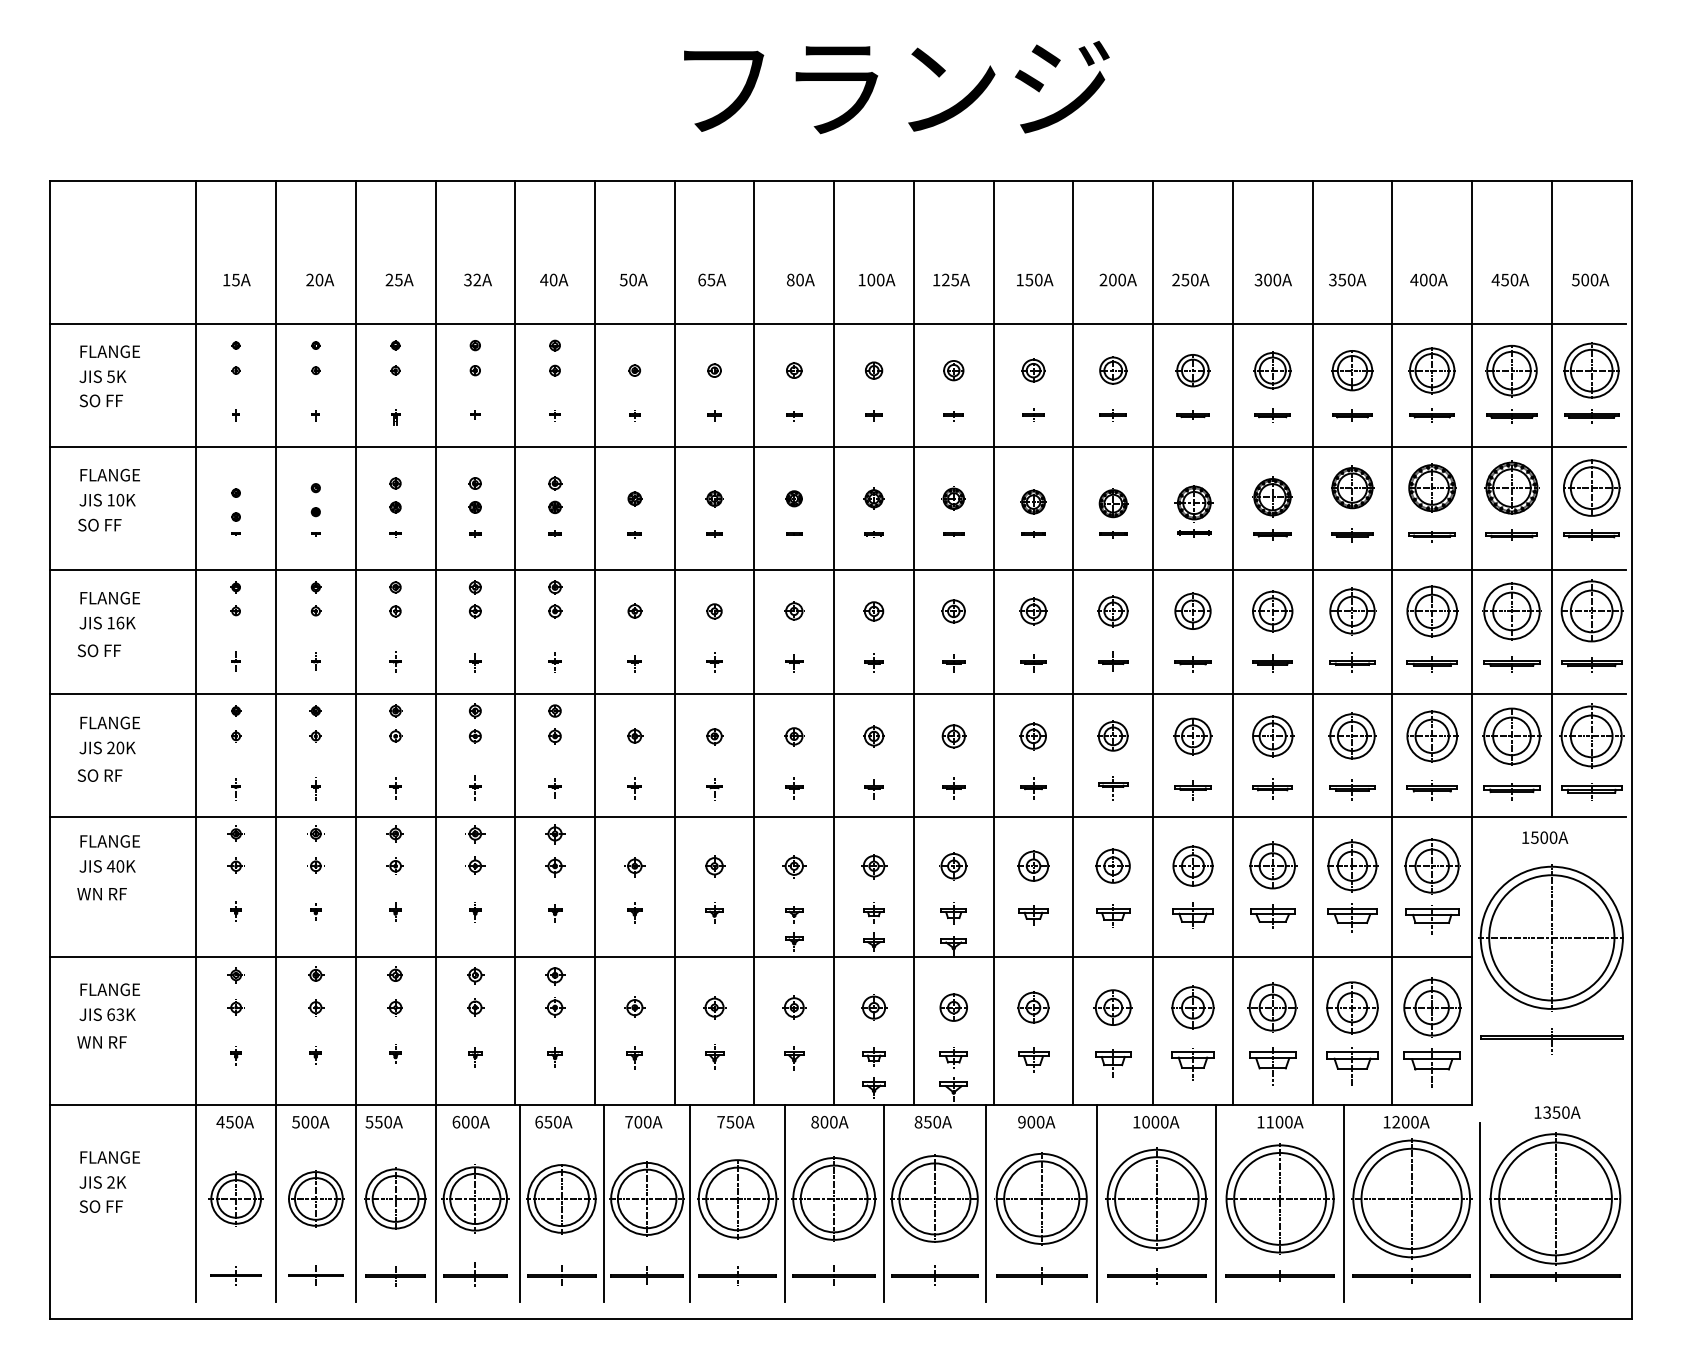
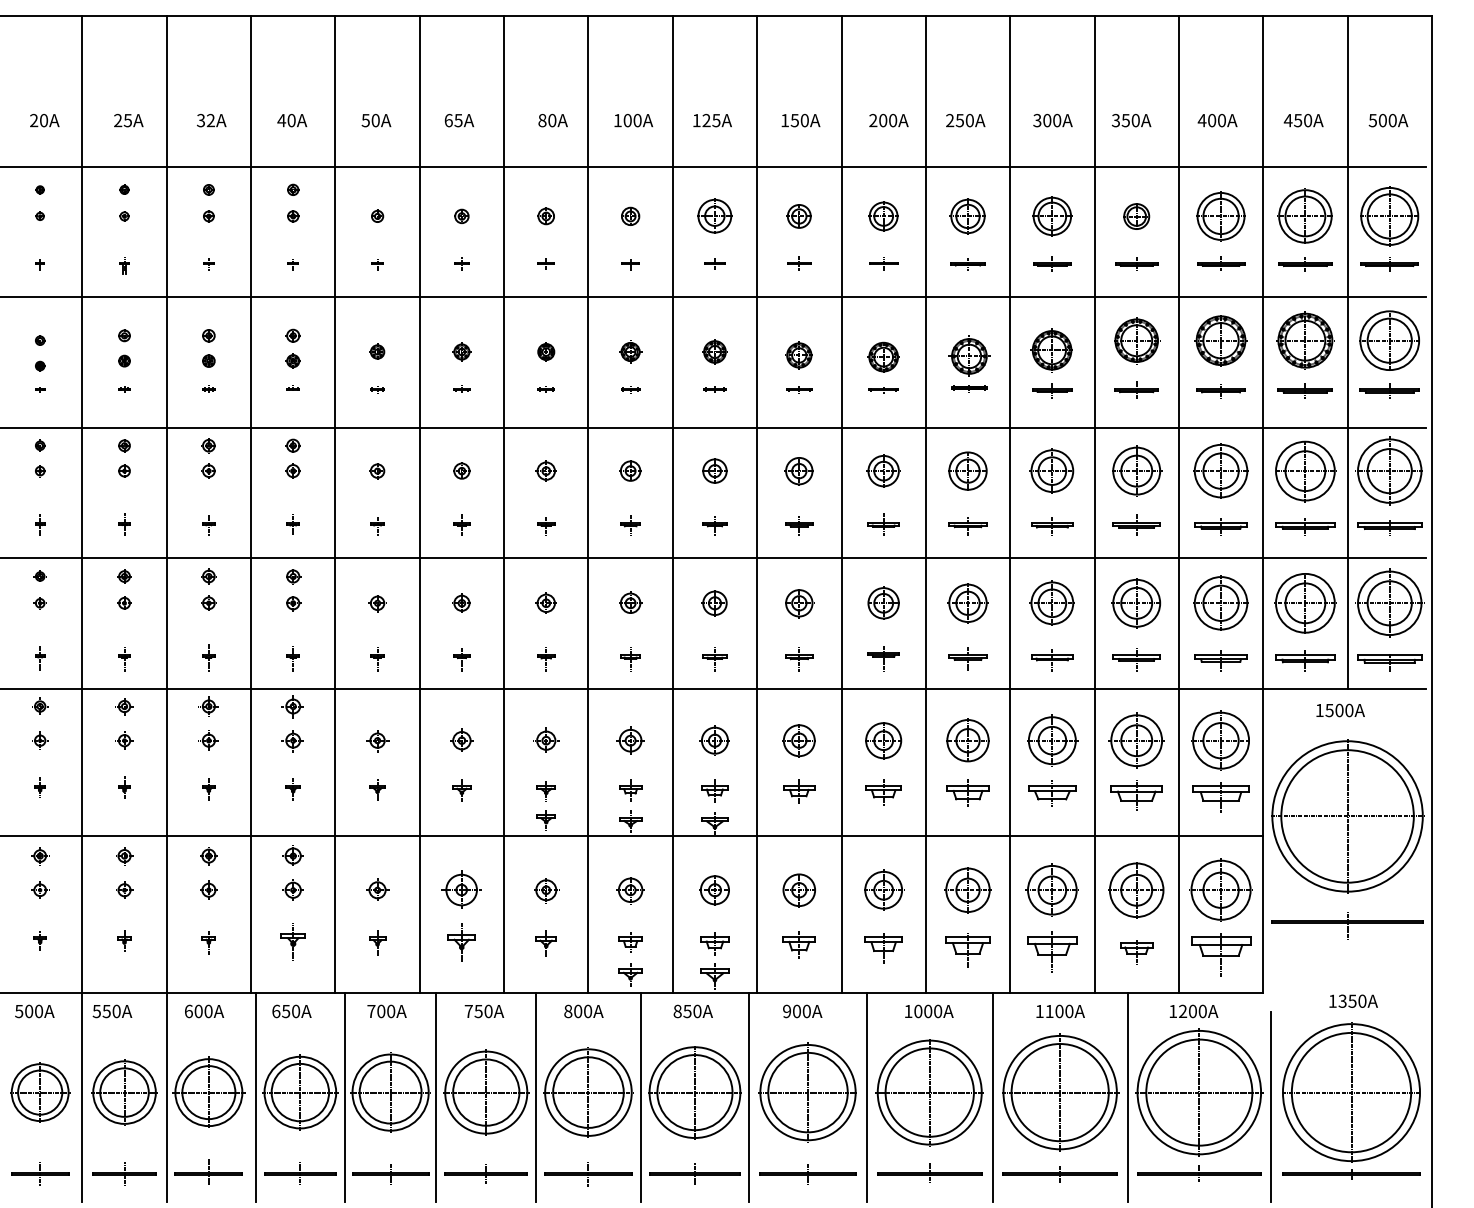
part: (953, 370) -> (714, 216), size x1.6
part: (1352, 370) -> (1136, 216), size x0.6
part: (714, 1007) -> (461, 890), size x1.6
part: (714, 1056) -> (461, 941), size x1.4
part: (554, 1057) -> (292, 942), size x1.6
part: (1352, 1066) -> (1136, 952), size x0.6

